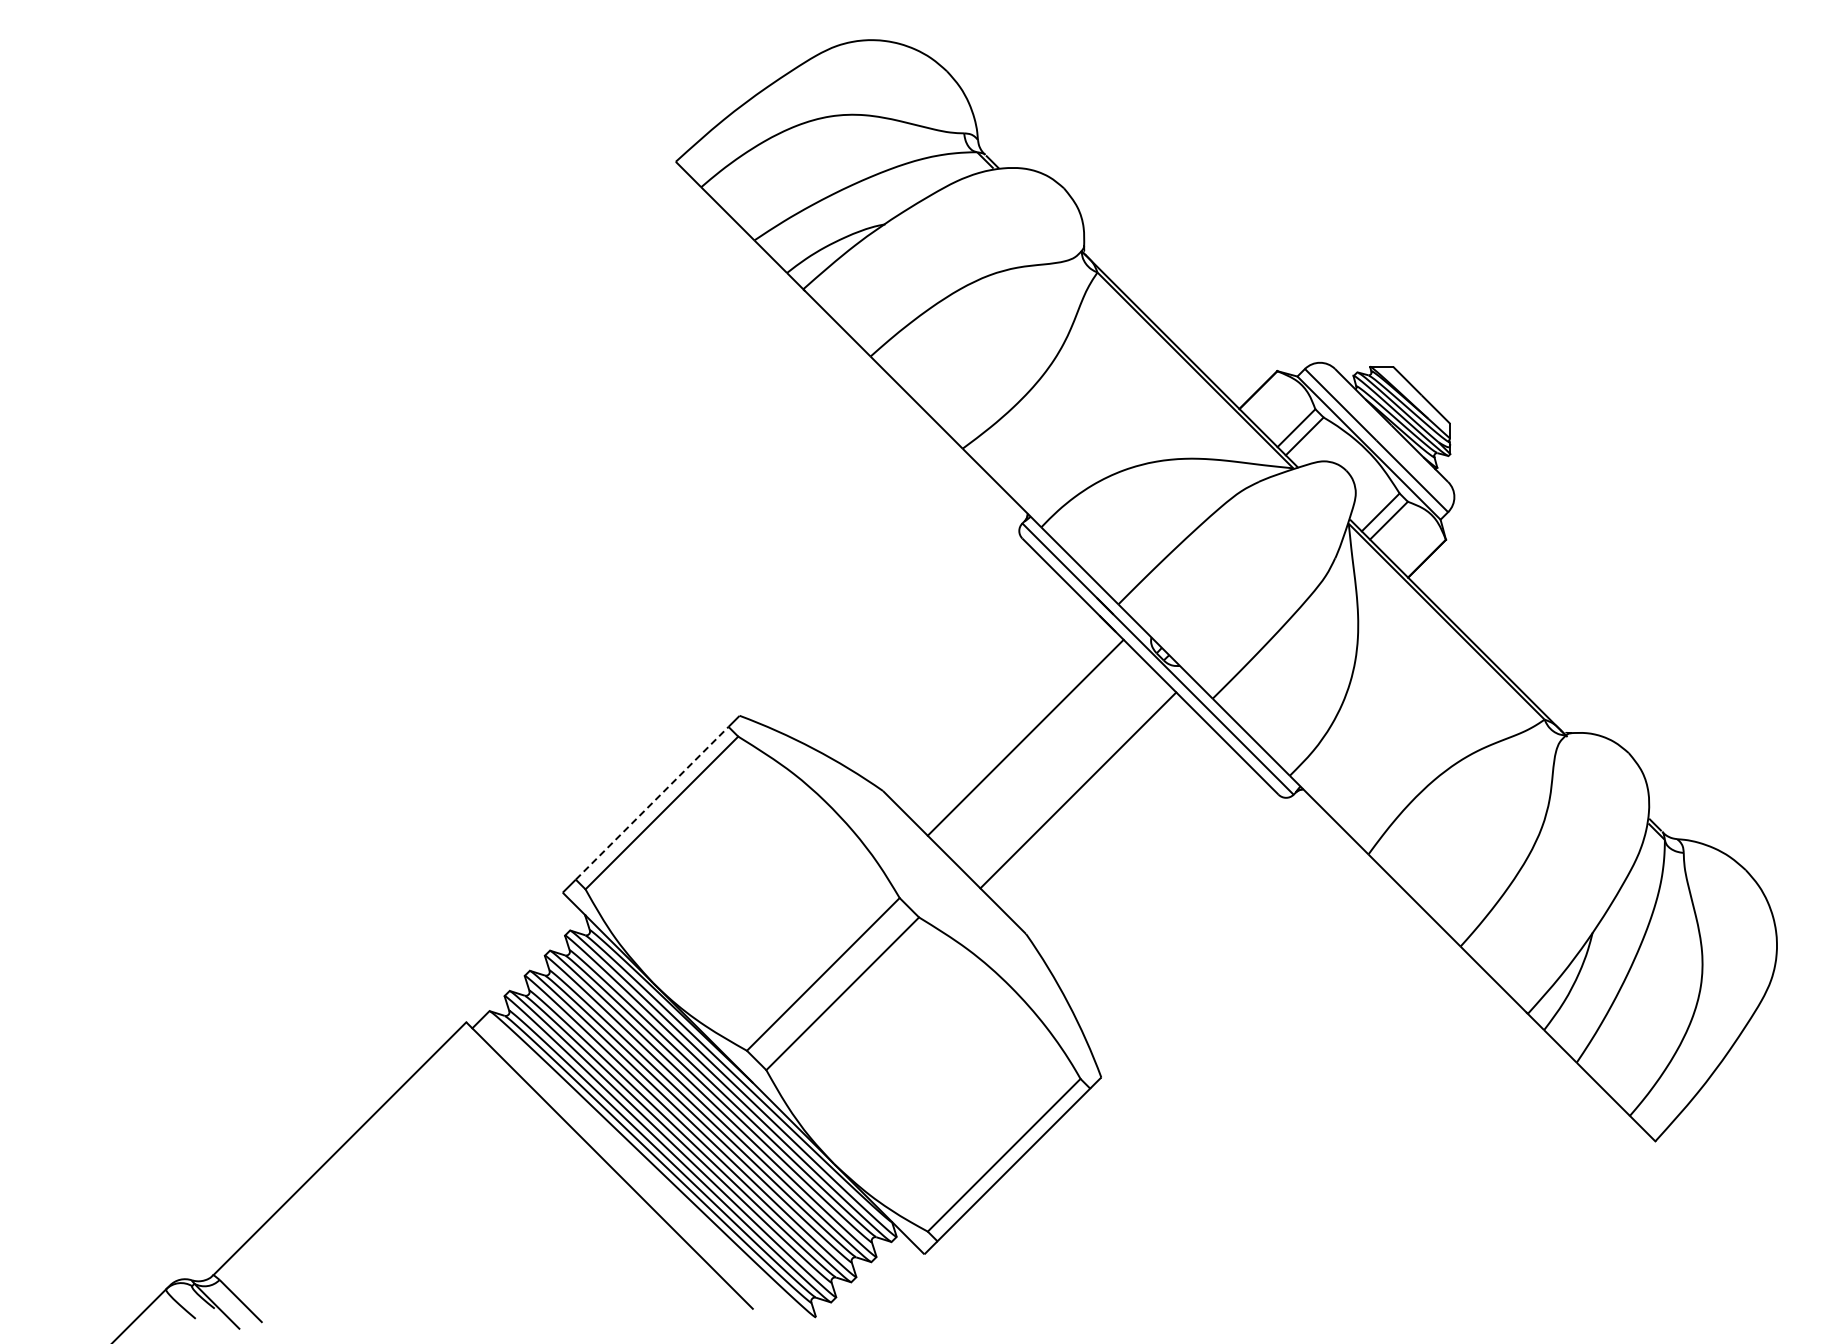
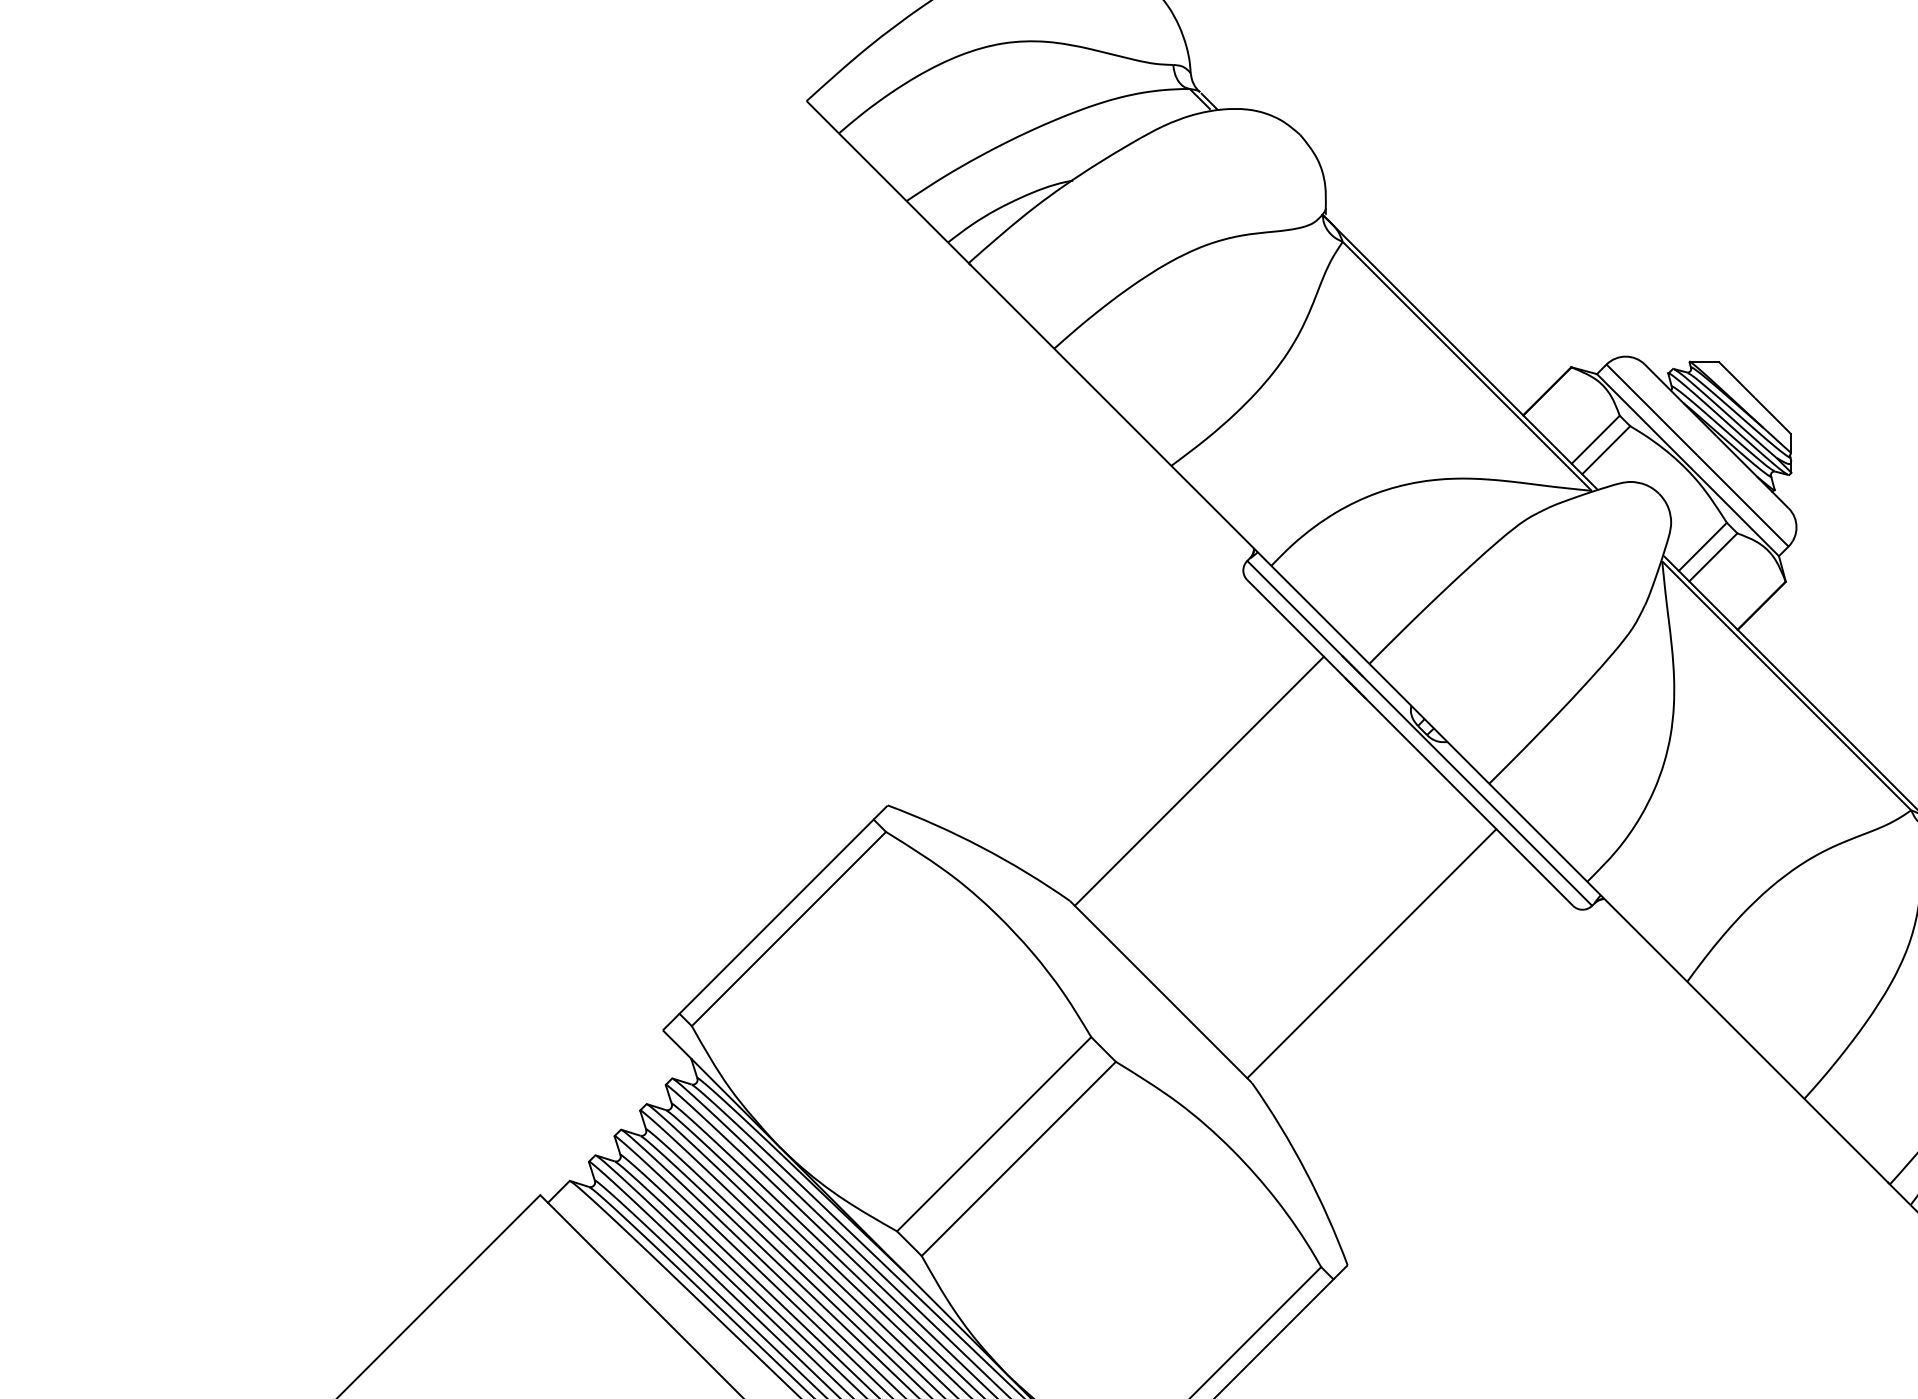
line: (1025, 737) -> (1199, 780), moved
line: (1078, 790) -> (1372, 953), moved
line: (652, 803) -> (776, 916), dashed -> solid

